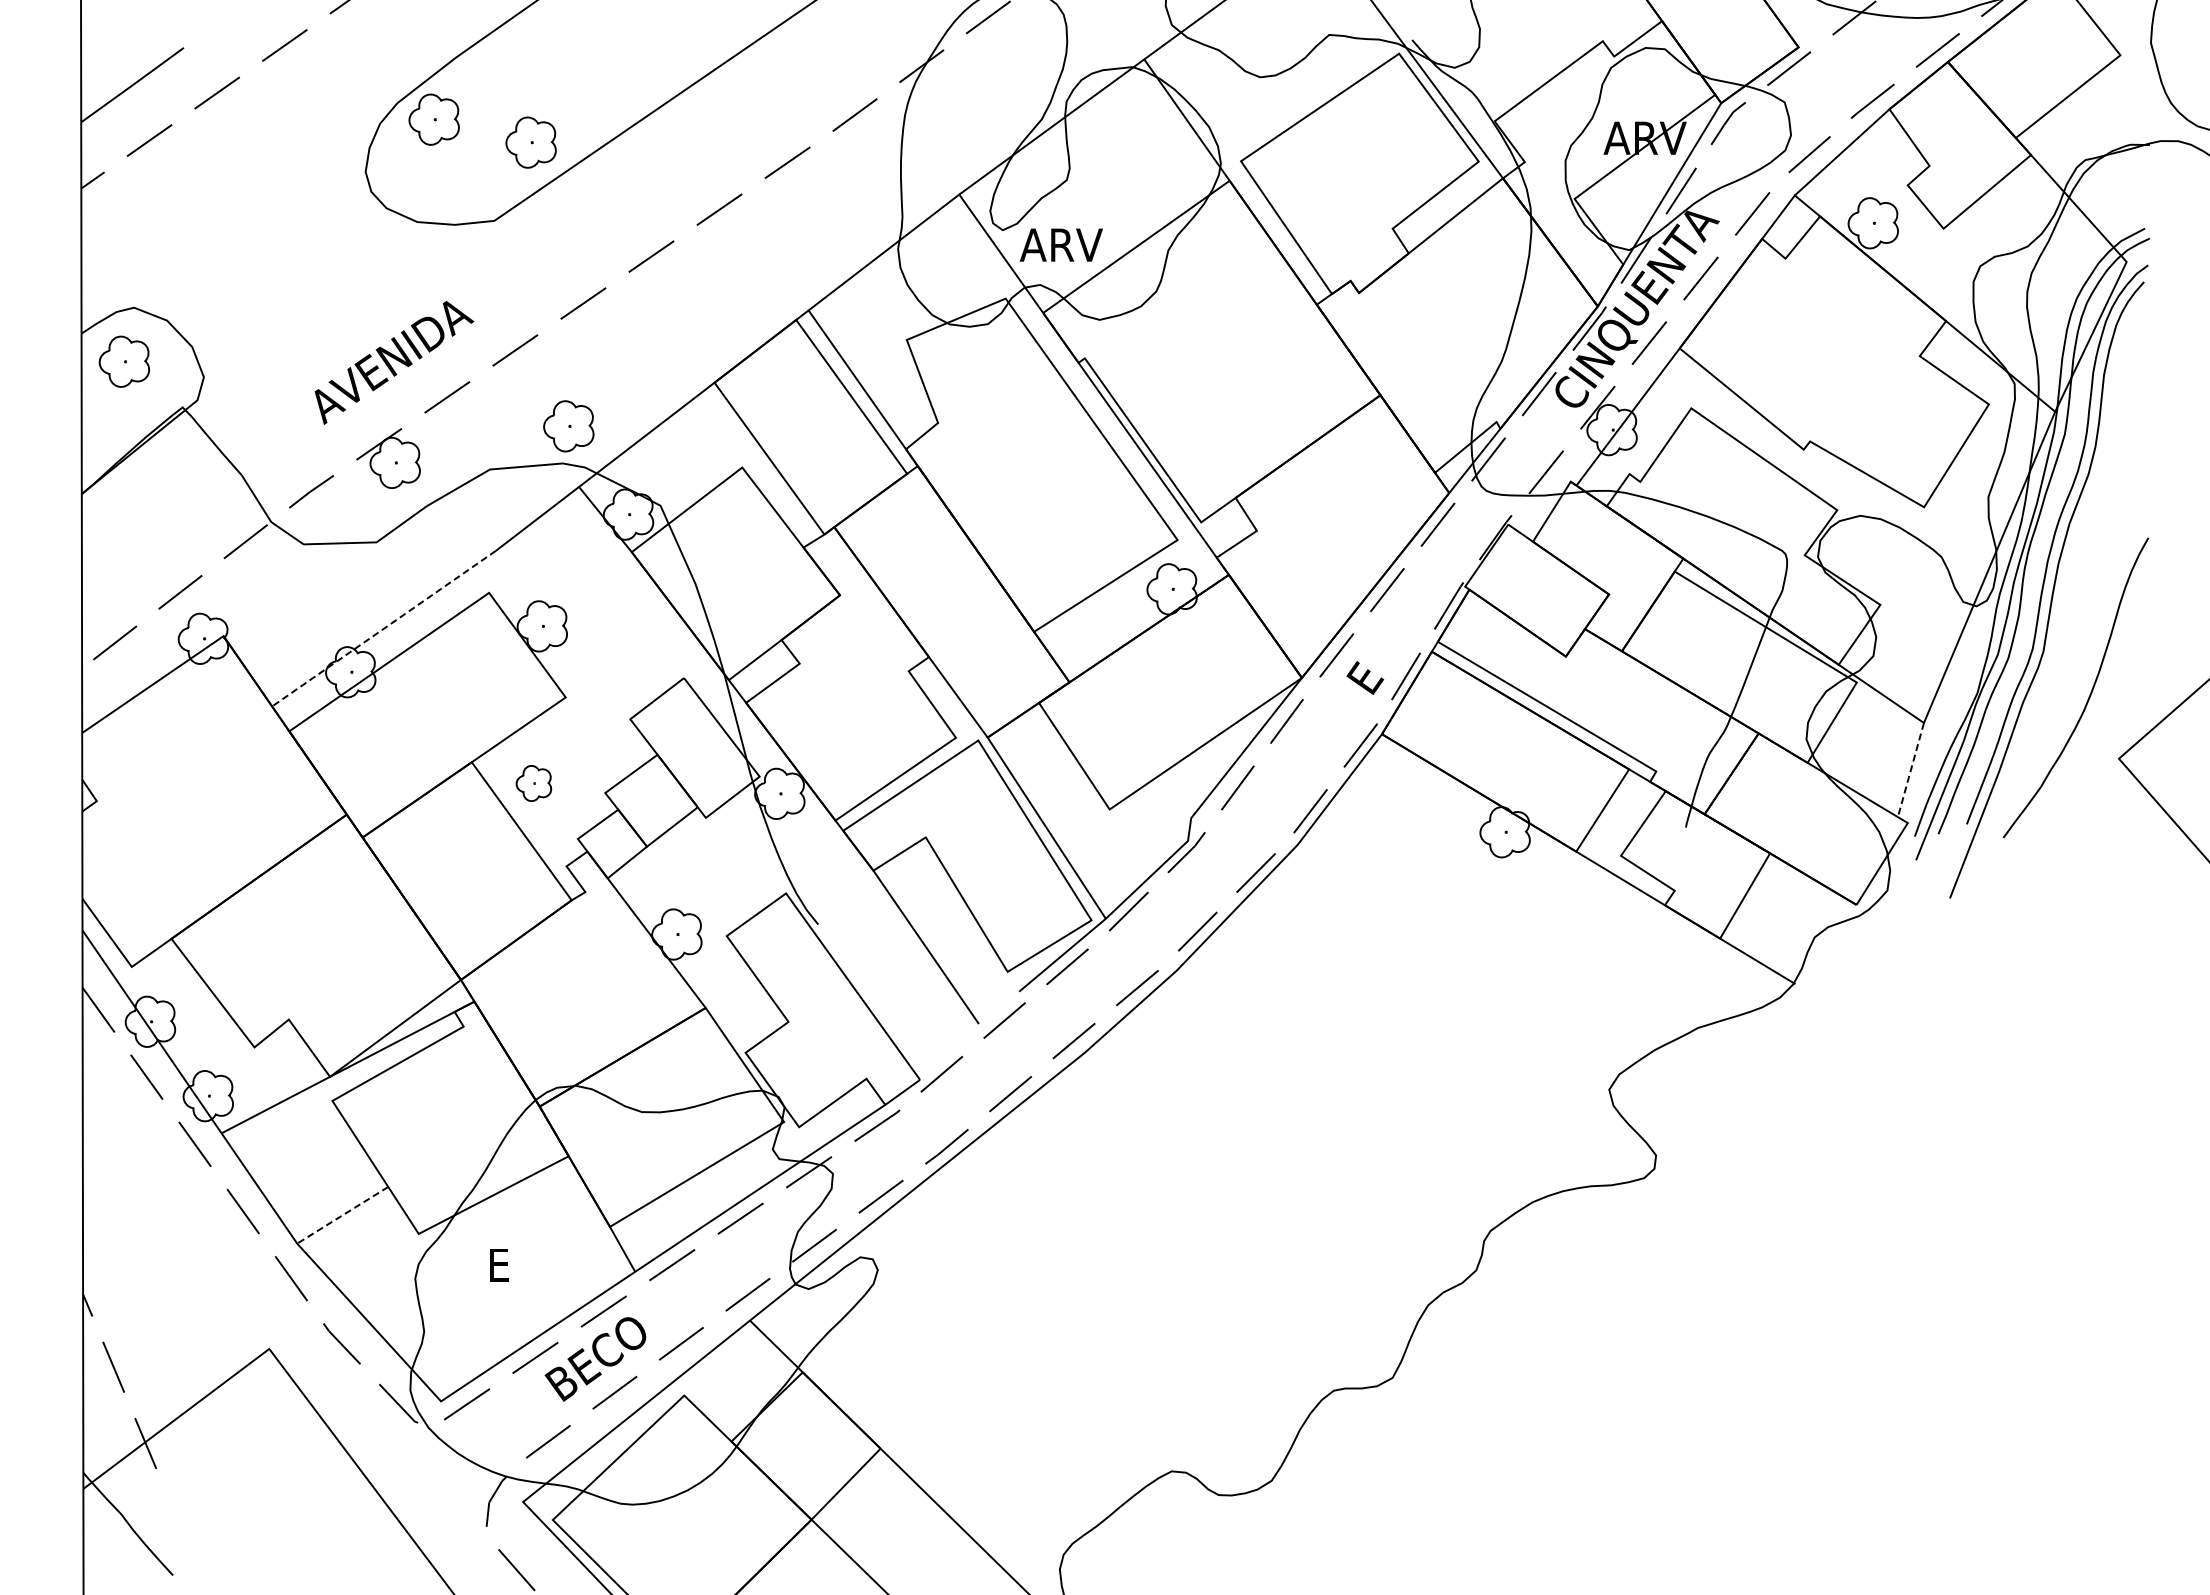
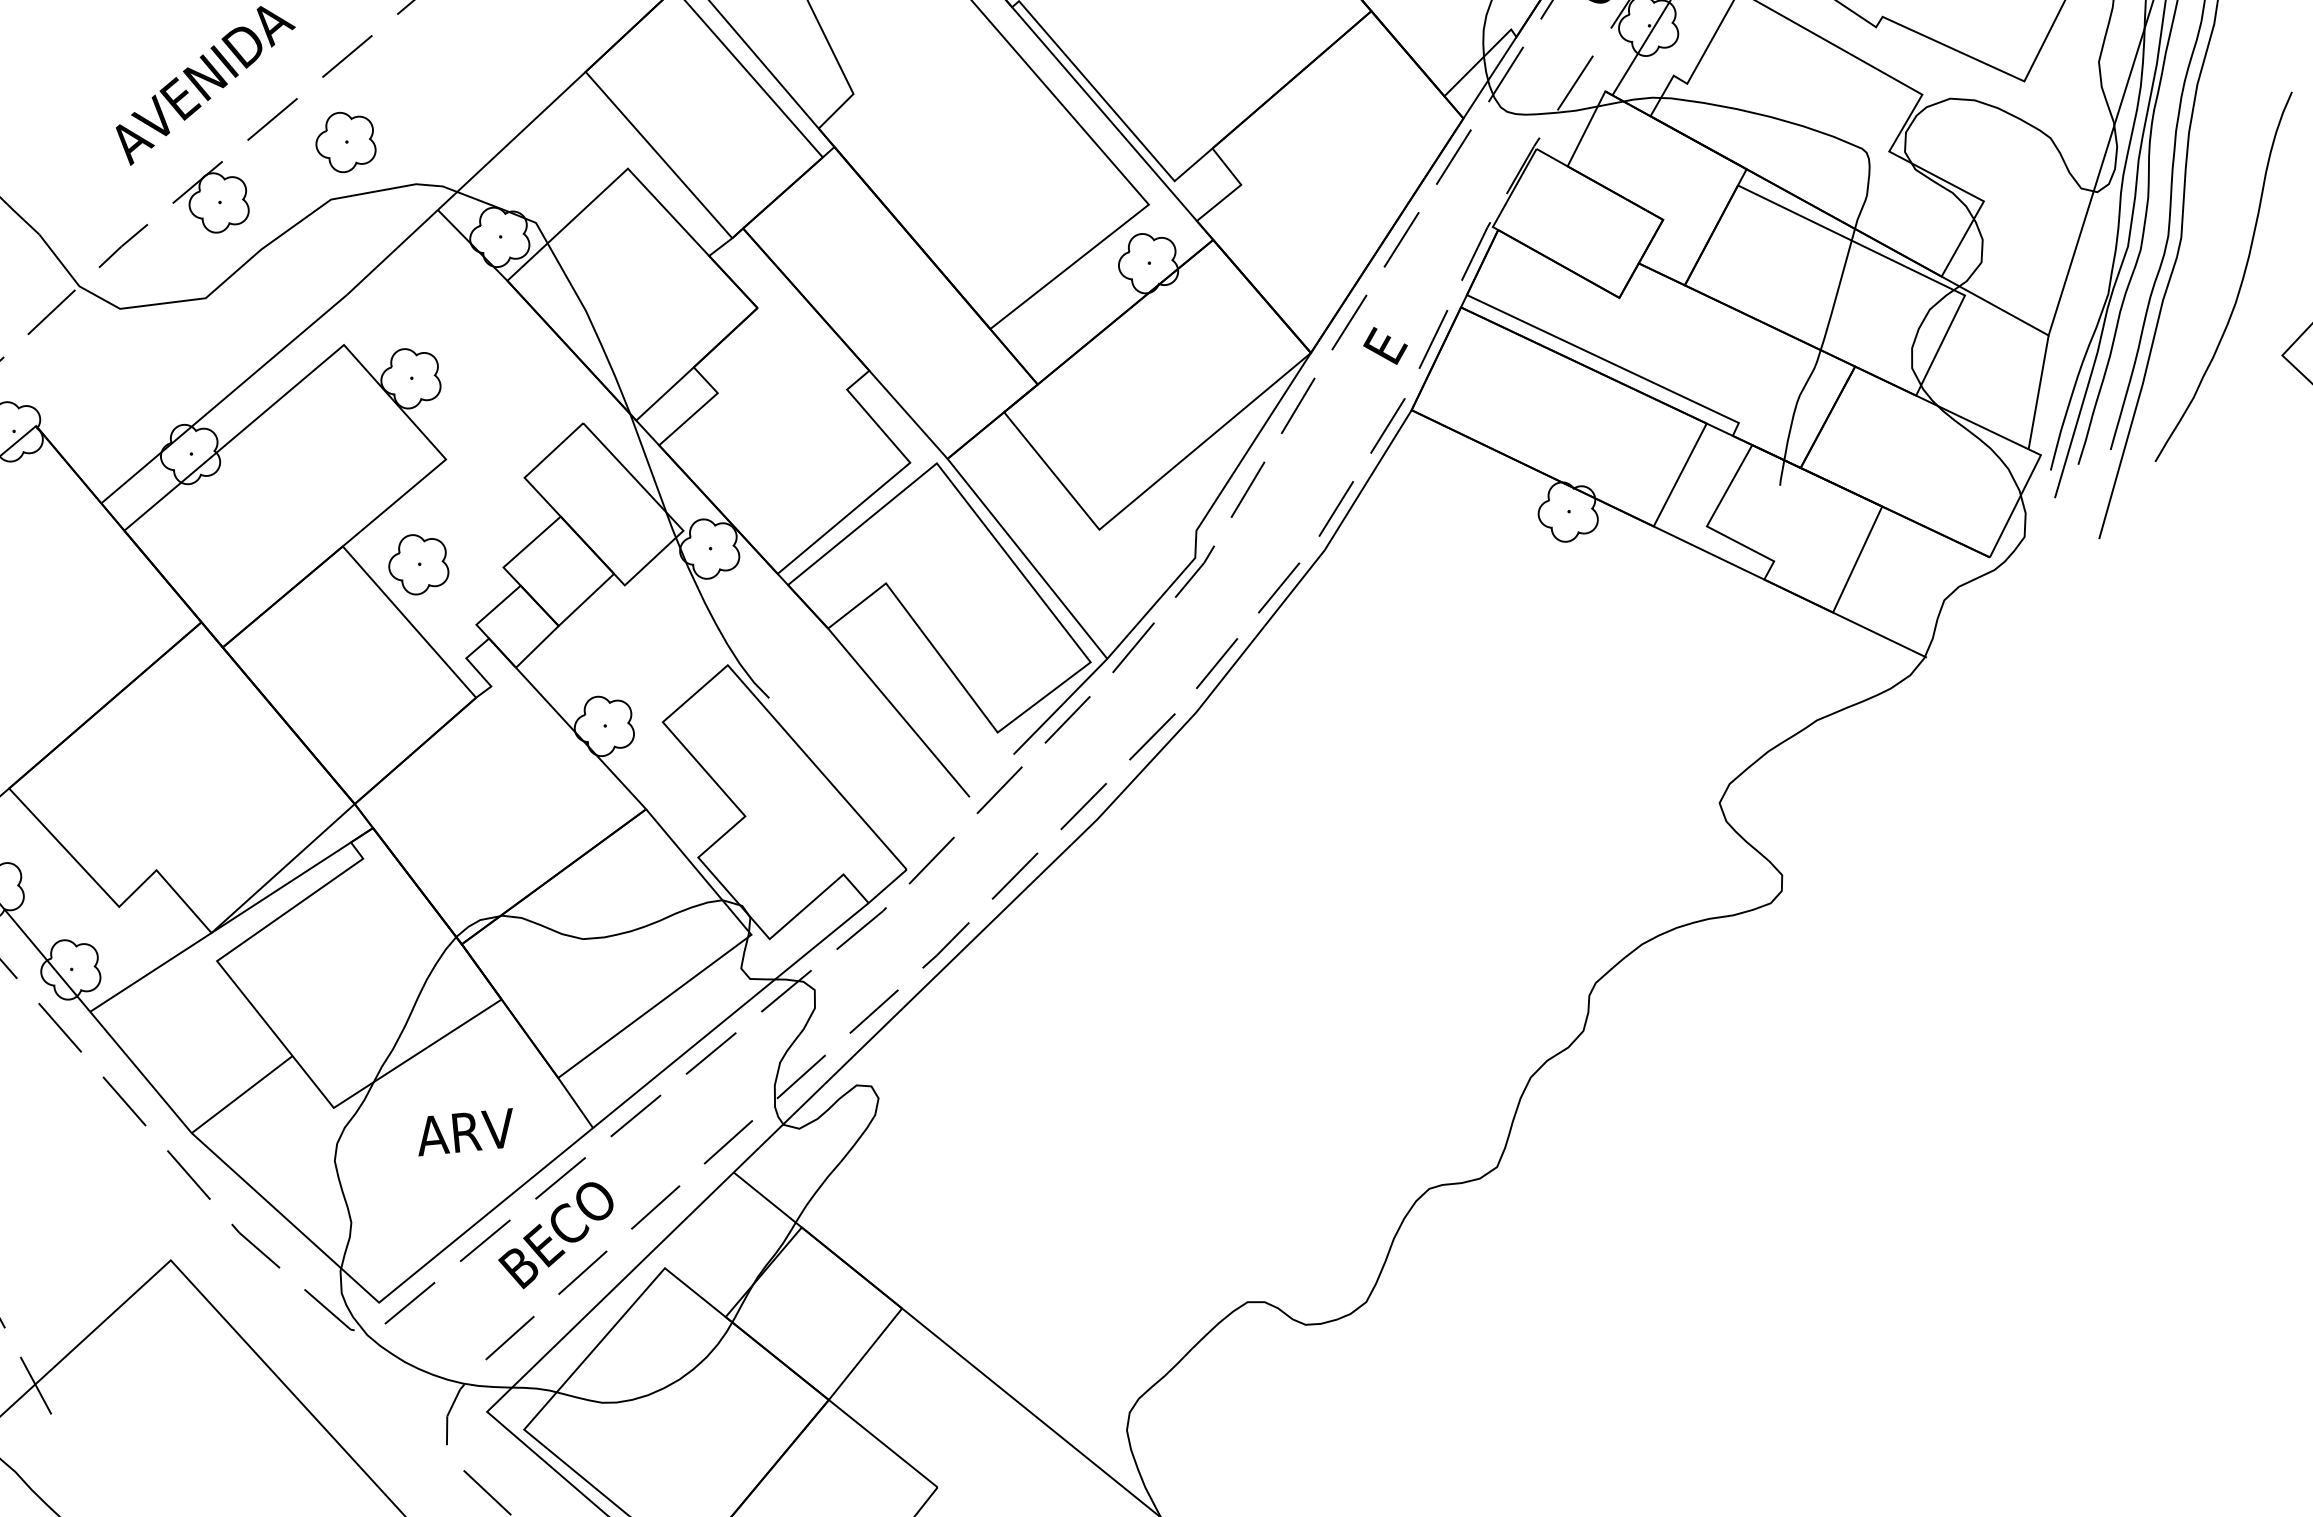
part: (568, 426) -> (345, 142), moved
line: (383, 628) -> (223, 398), dashed -> solid
line: (1910, 770) -> (2038, 392), dashed -> solid
part: (533, 783) -> (417, 564), size x1.43
line: (342, 1215) -> (241, 1094), dashed -> solid
text: (527, 1264) -> (465, 1131), E -> ARV

